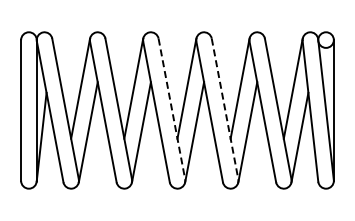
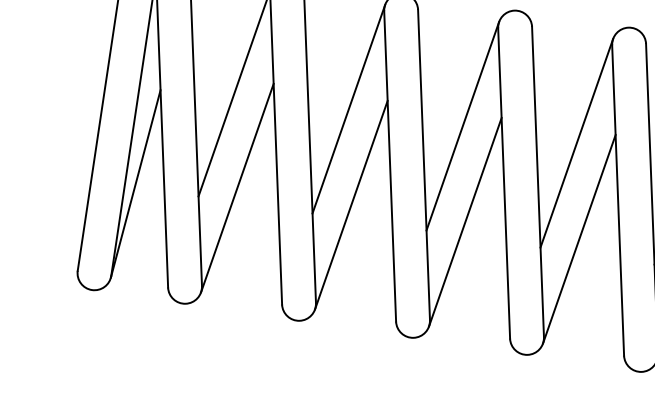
line: (171, 109) -> (423, 165), dashed -> solid
line: (225, 109) -> (538, 183), dashed -> solid

